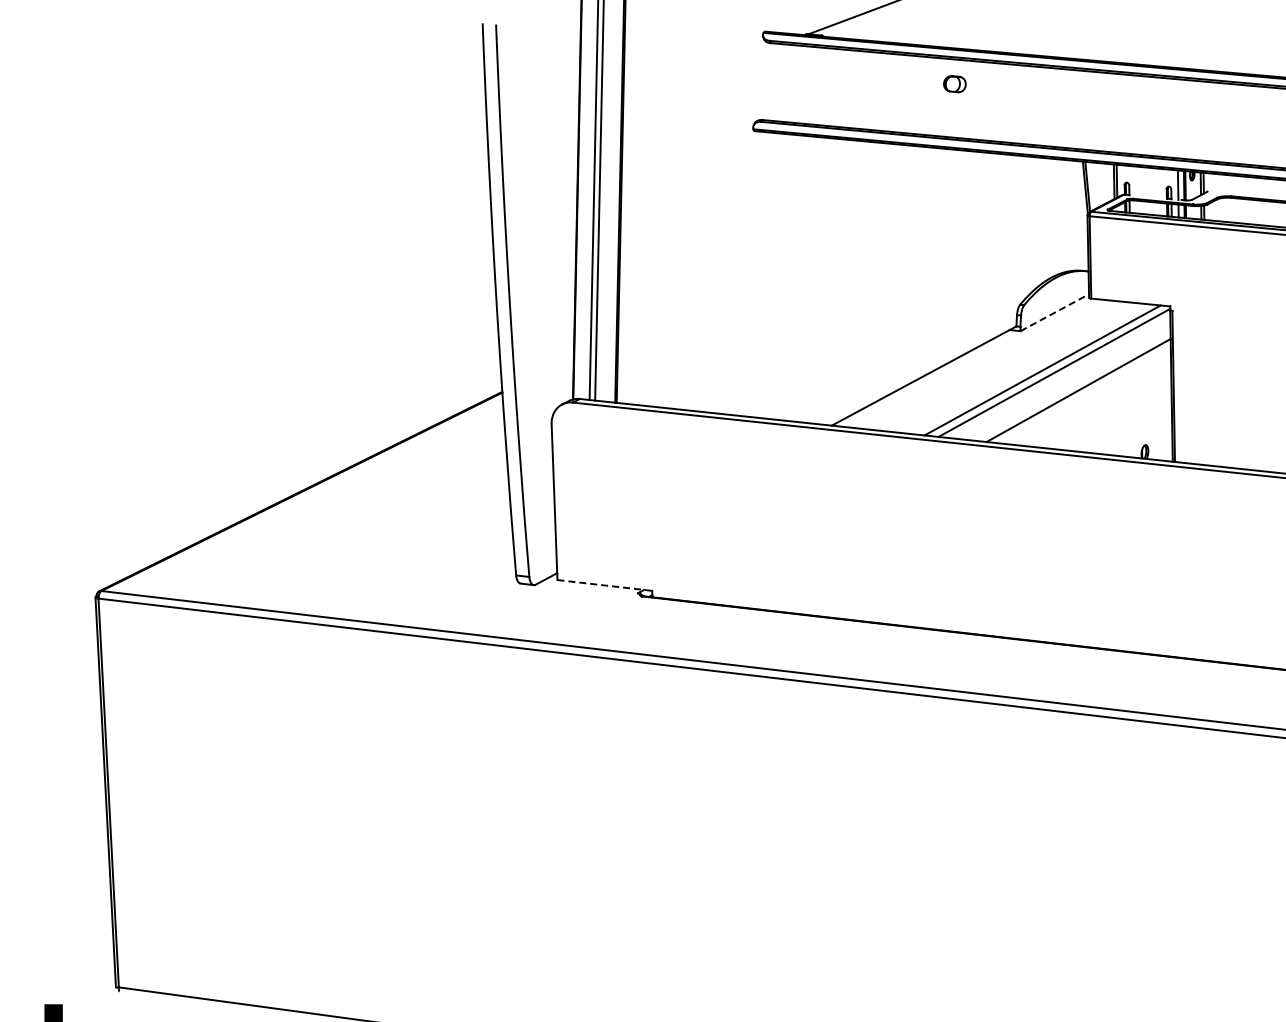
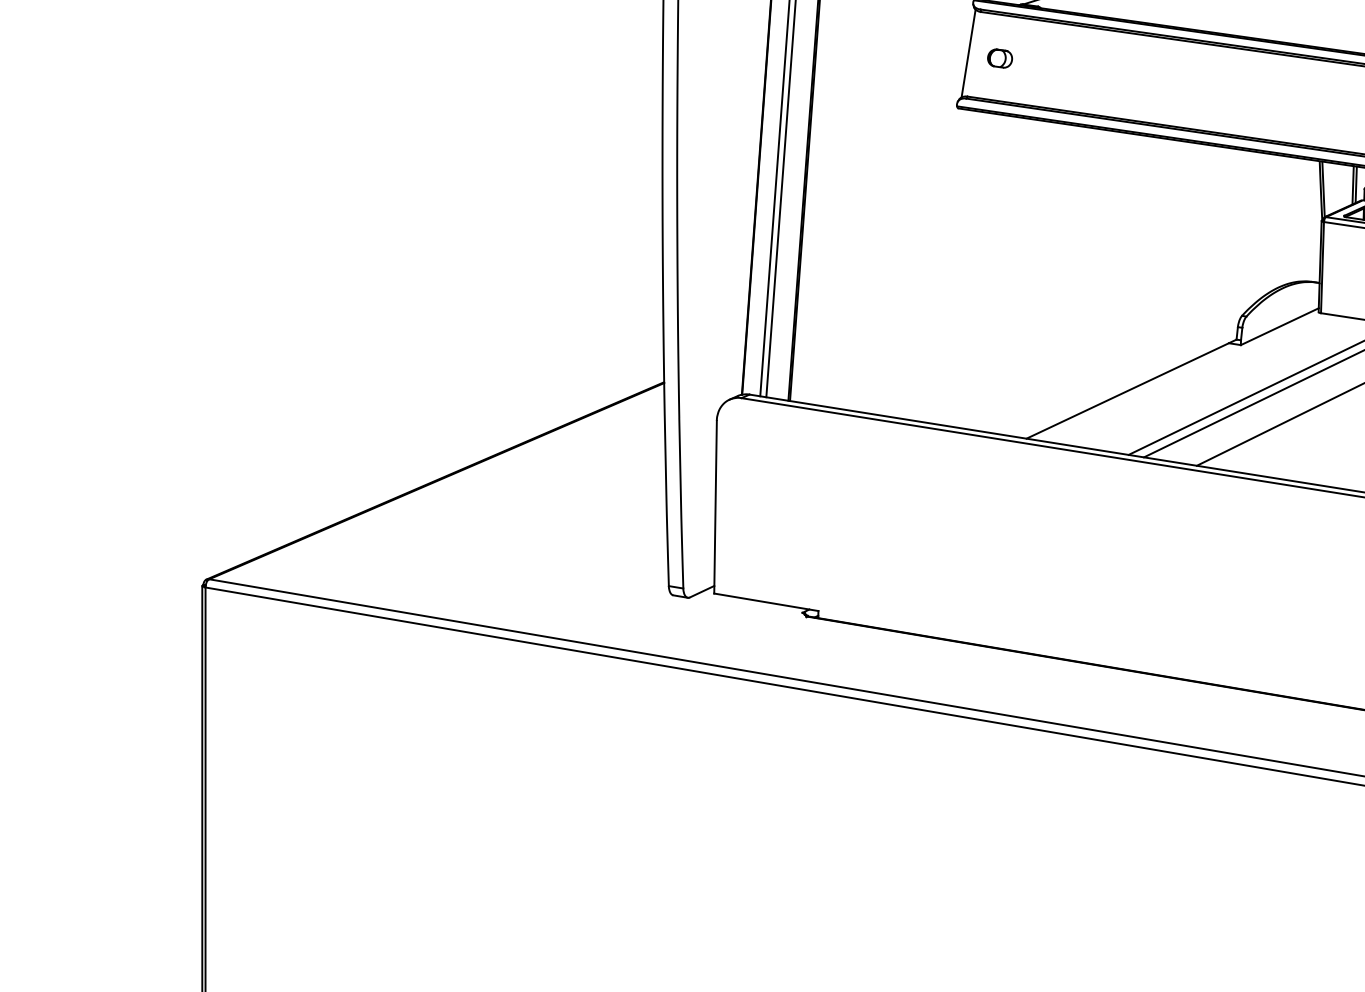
line: (761, 81) -> (968, 53), added
part: (954, 84) -> (999, 58), moved
line: (1054, 312) -> (1279, 326), dashed -> solid
line: (604, 585) -> (765, 602), dashed -> solid

